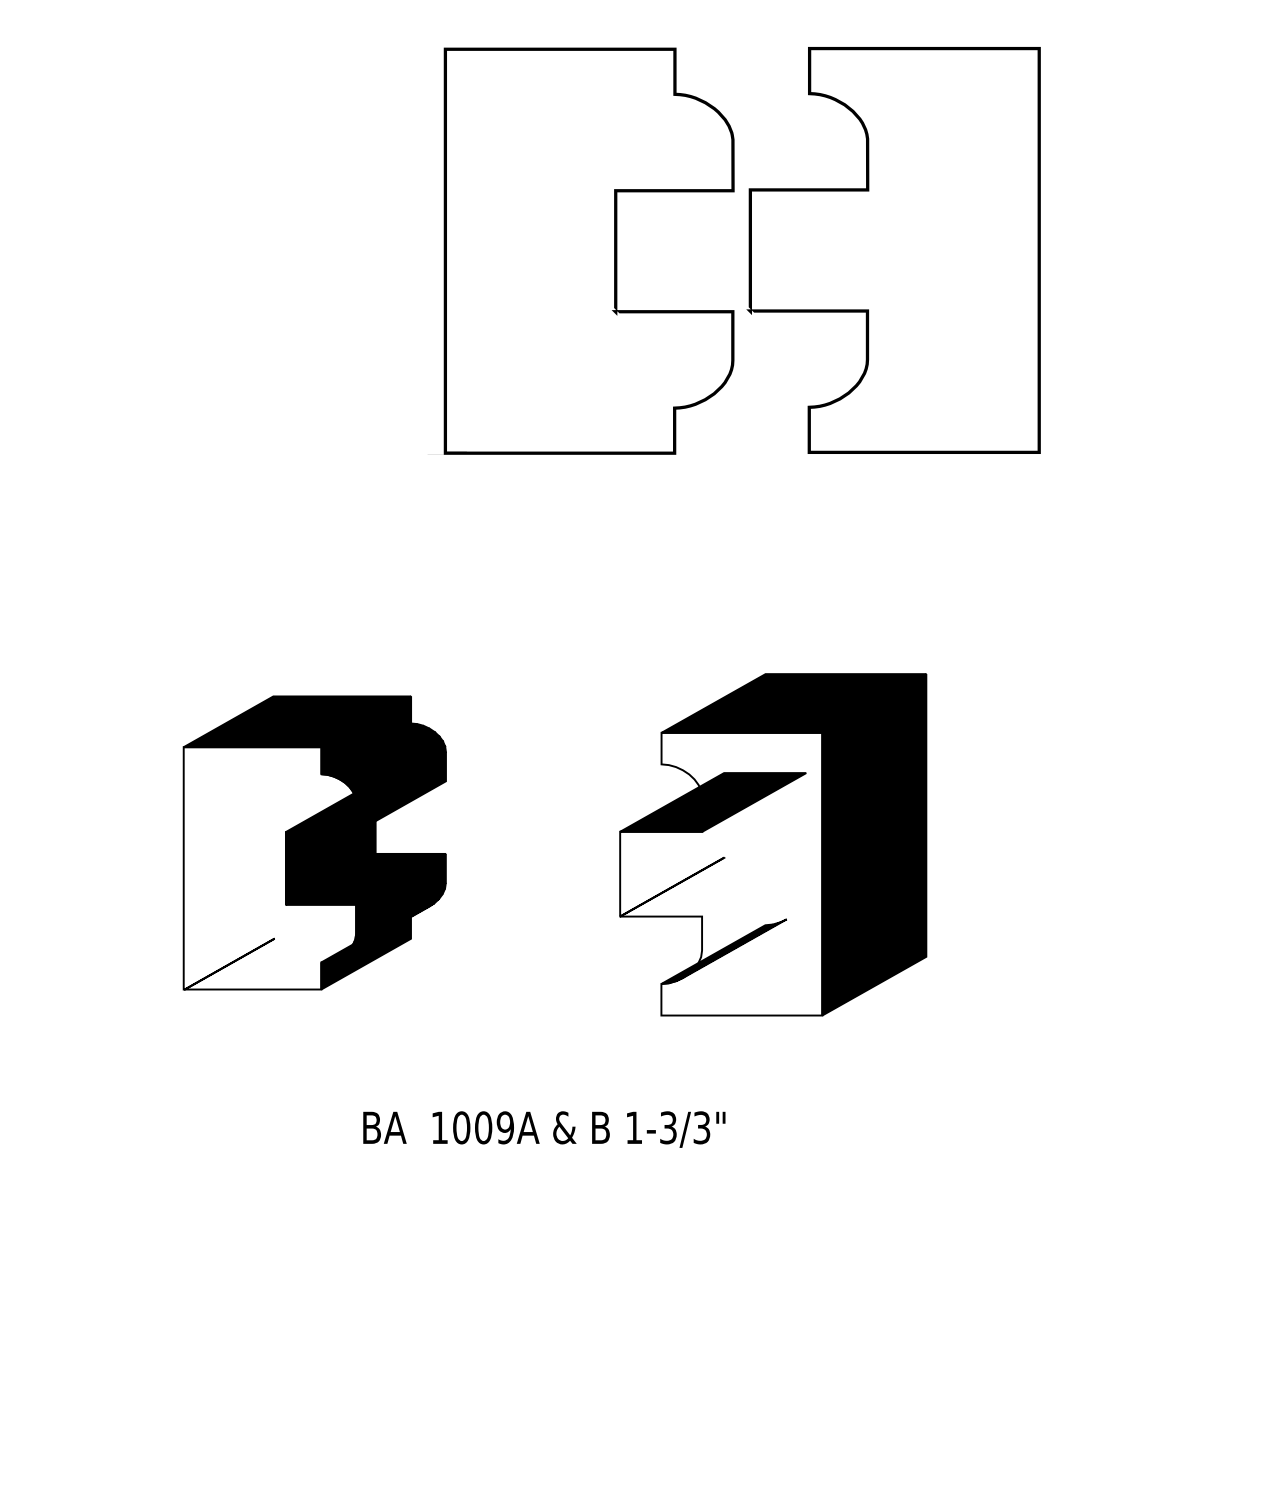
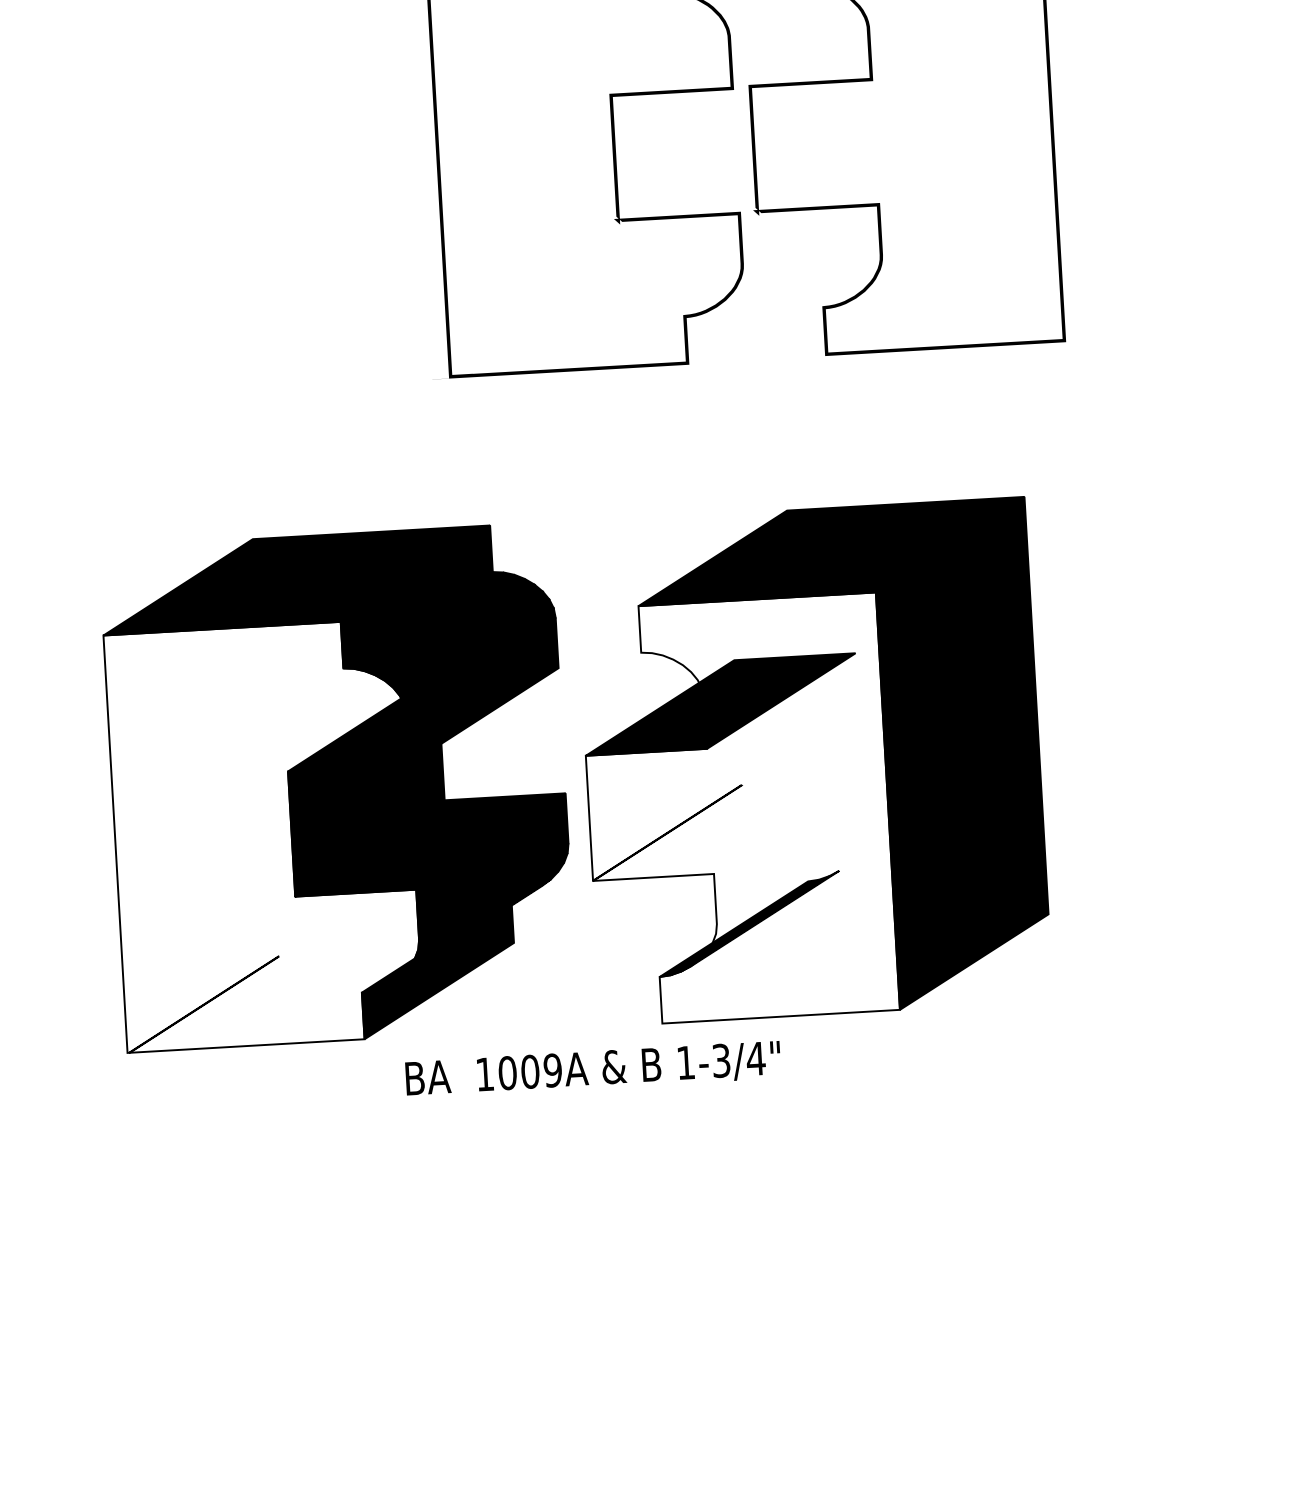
part: (314, 842) -> (338, 787), size x1.67
part: (772, 844) -> (812, 761), size x1.43
text: (701, 1127) -> (755, 1058), 1-3/3" -> 1-3/4"

